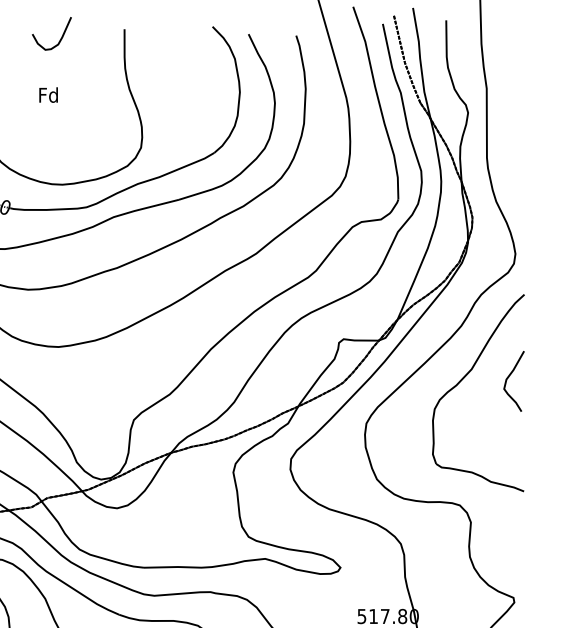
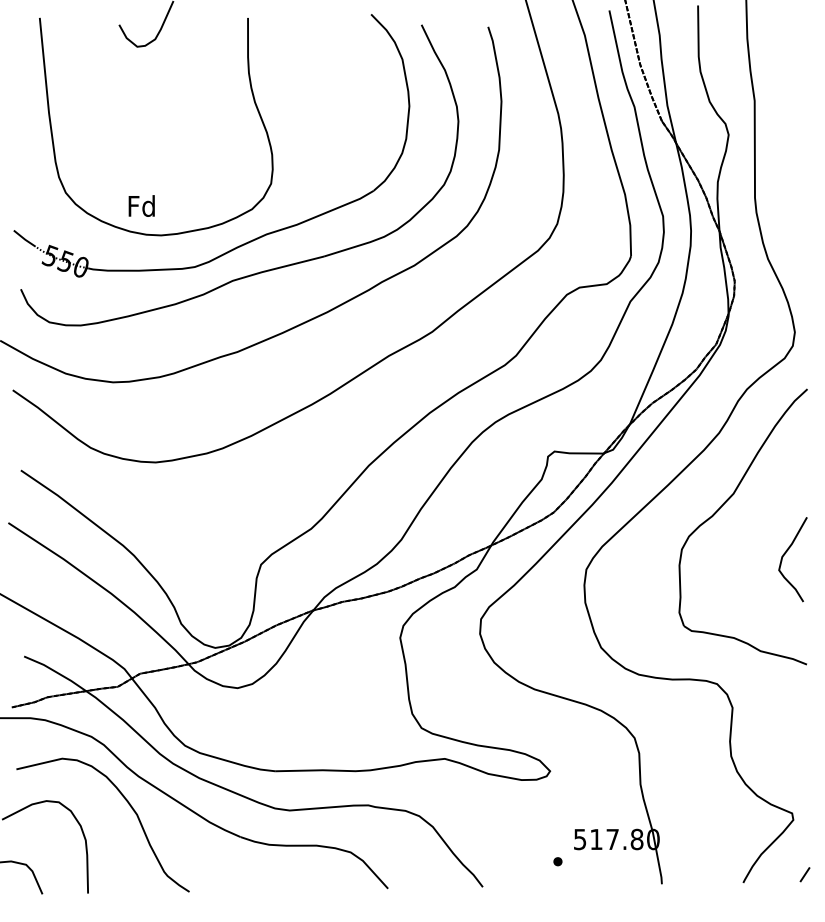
text: (48, 94) -> (141, 205), moved
curve: (509, 377) -> (786, 553), moved

